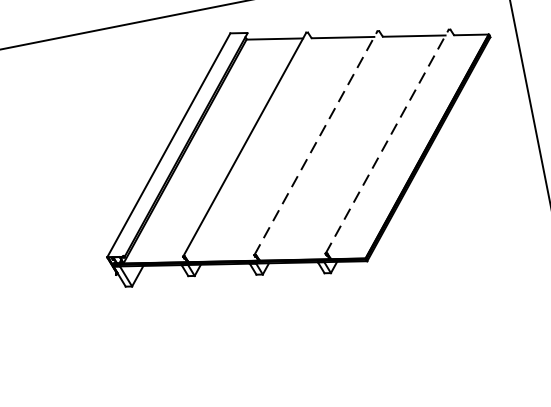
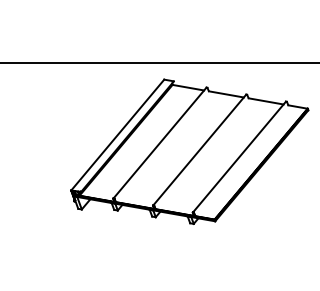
line: (387, 140) -> (239, 156), dashed -> solid
line: (317, 141) -> (200, 149), dashed -> solid

